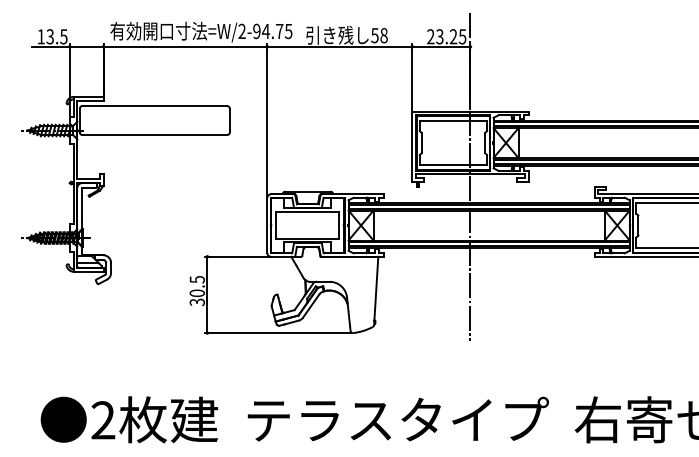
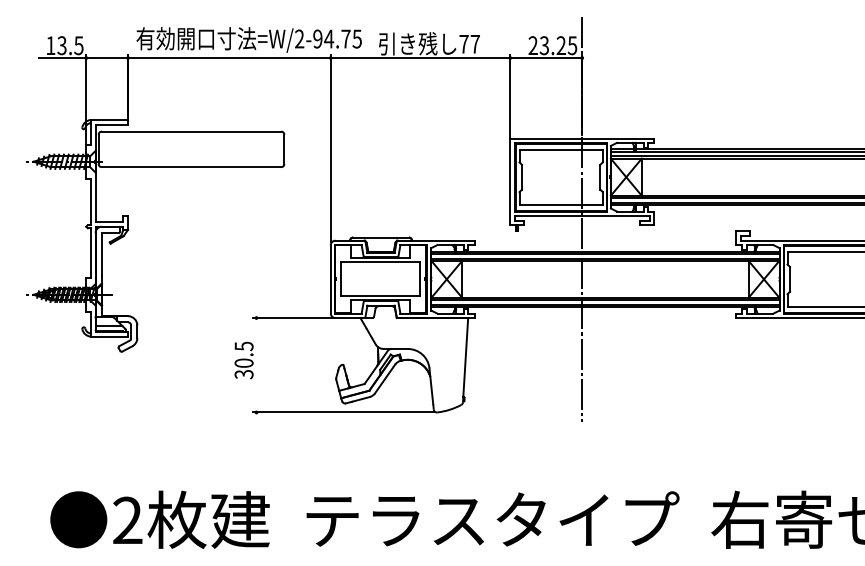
text: (379, 35) -> (469, 43), 58 -> 77
line: (207, 295) -> (256, 365), removed

